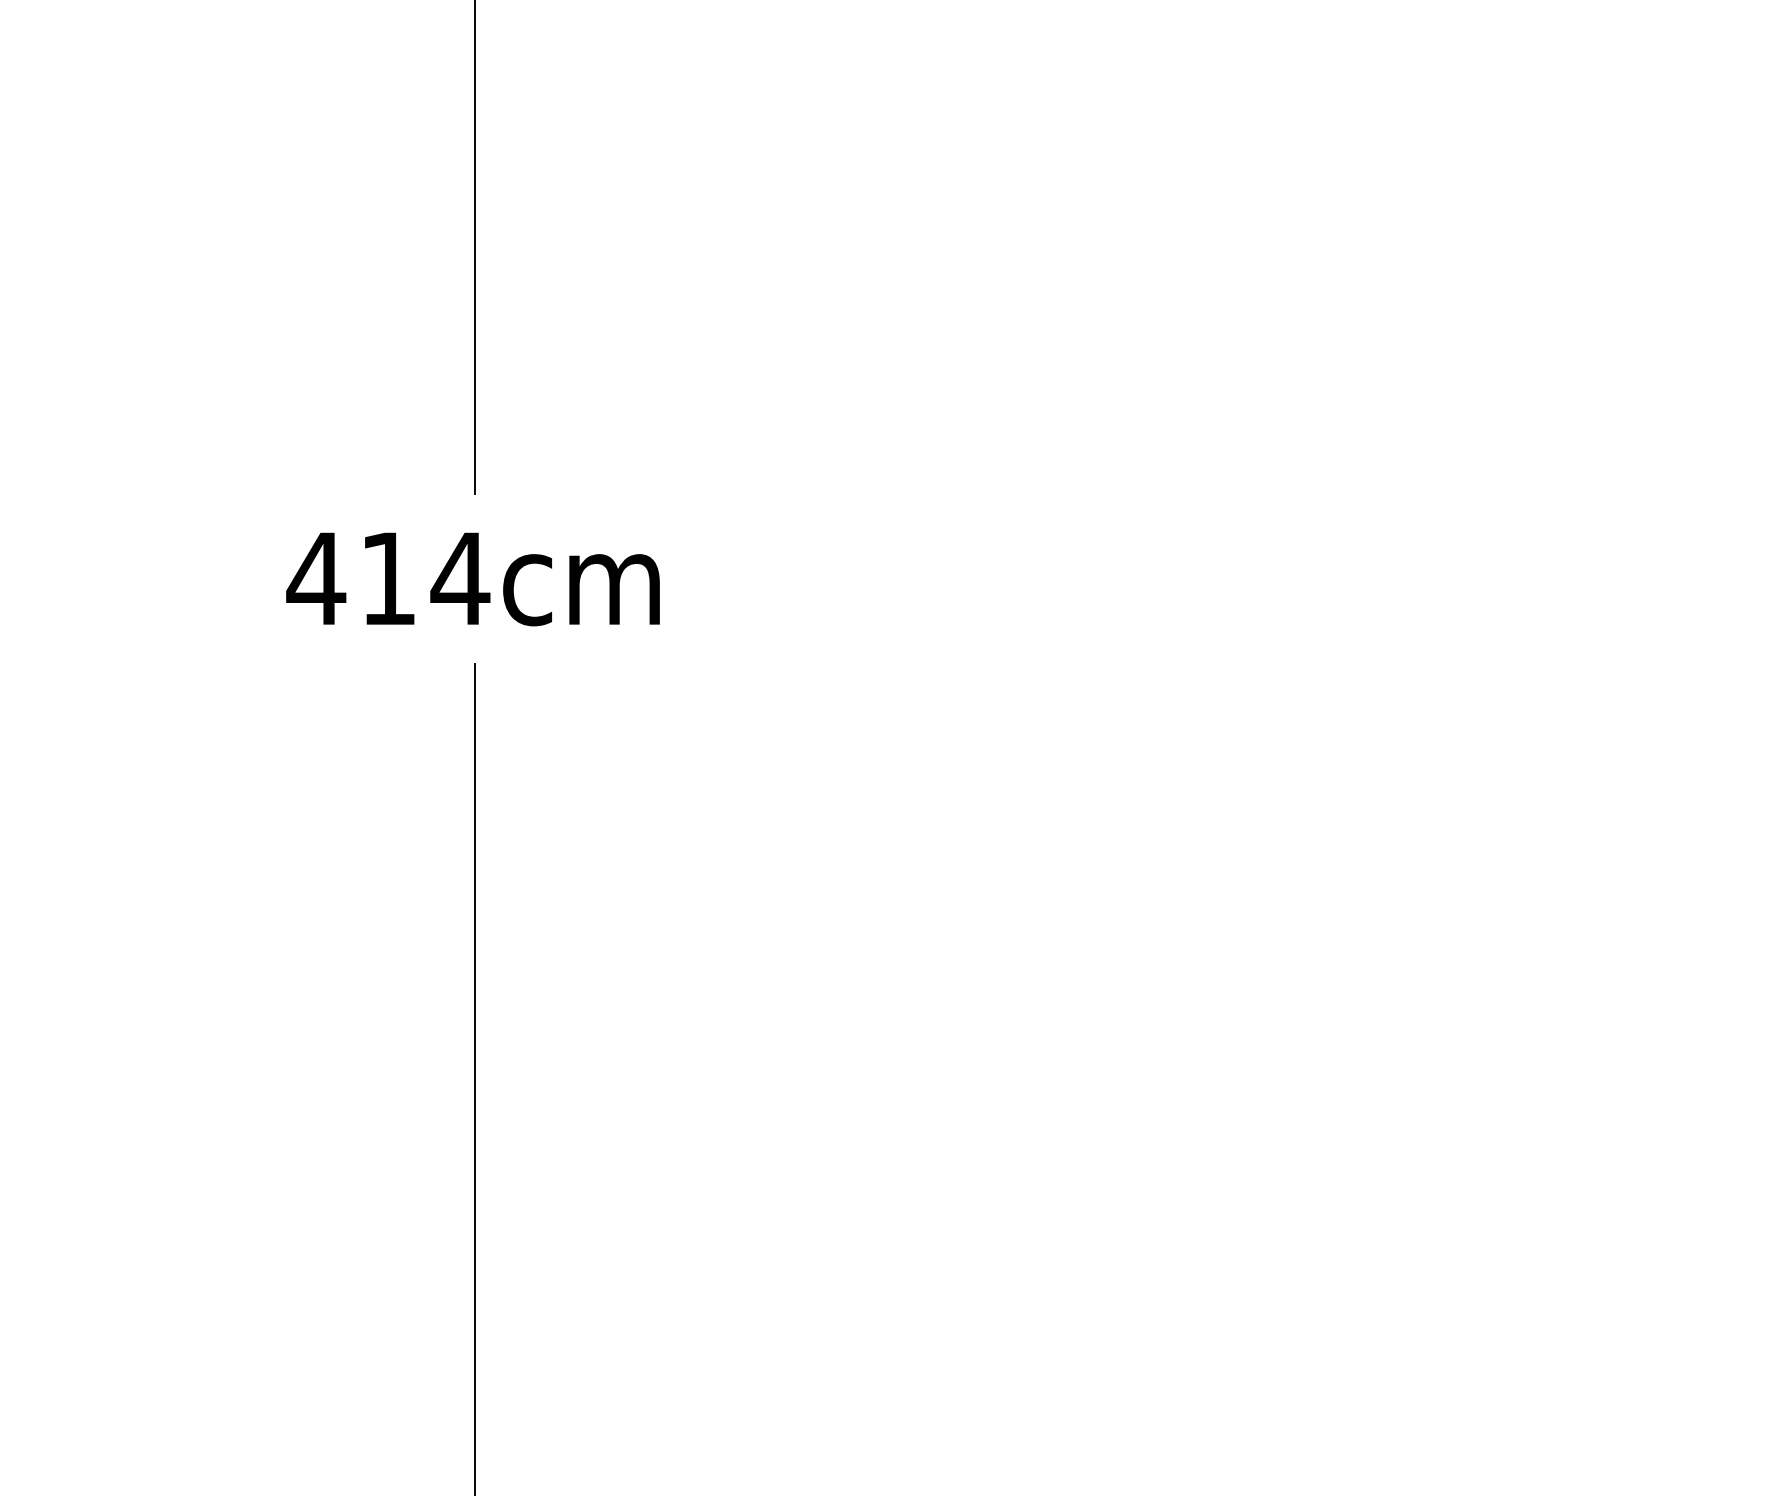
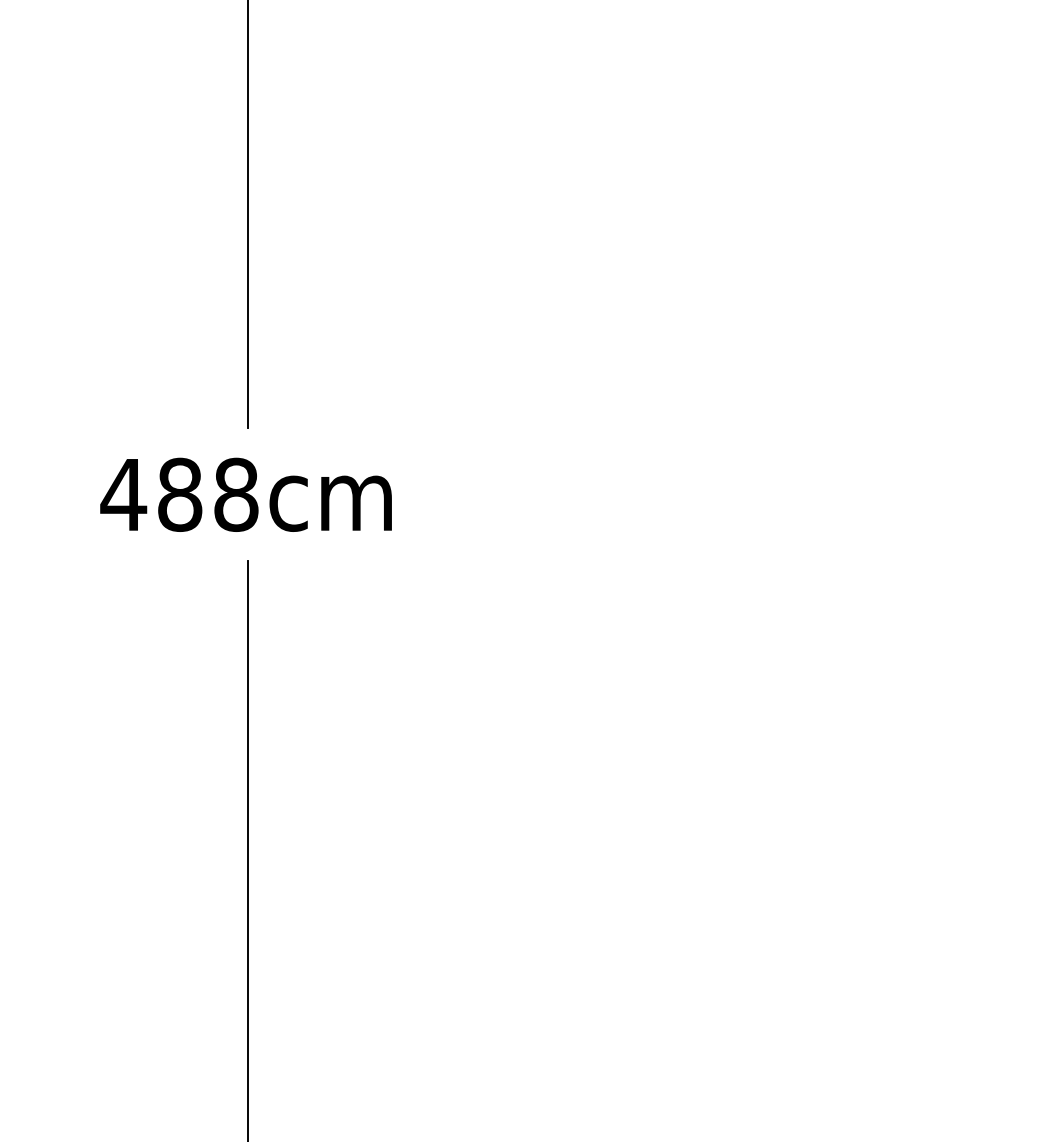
text: (425, 578) -> (208, 494), 414cm -> 488cm

